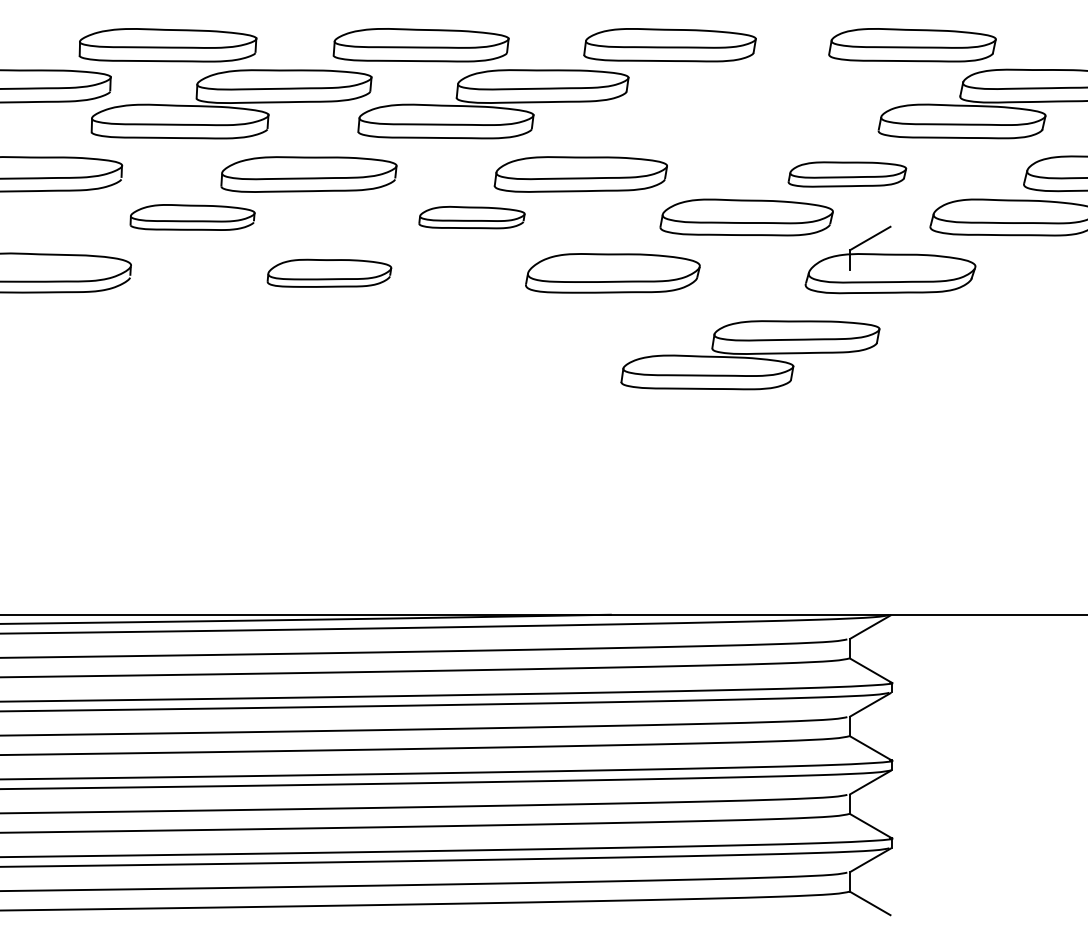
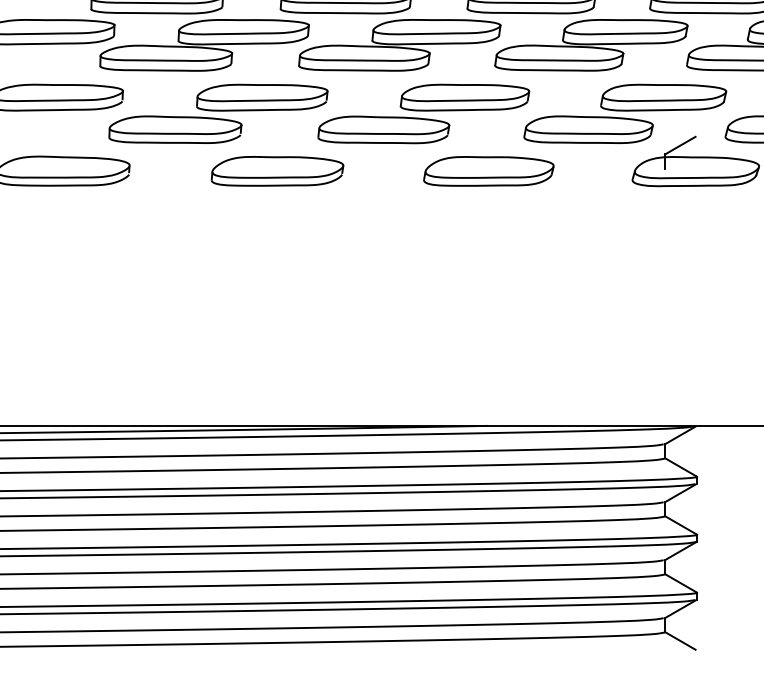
part: (847, 174) -> (663, 97), size x1.43
part: (192, 217) -> (175, 129), size x1.43
part: (471, 217) -> (383, 129), size x1.67
part: (329, 273) -> (277, 171), size x1.43
part: (750, 355) -> (591, 45), moved

